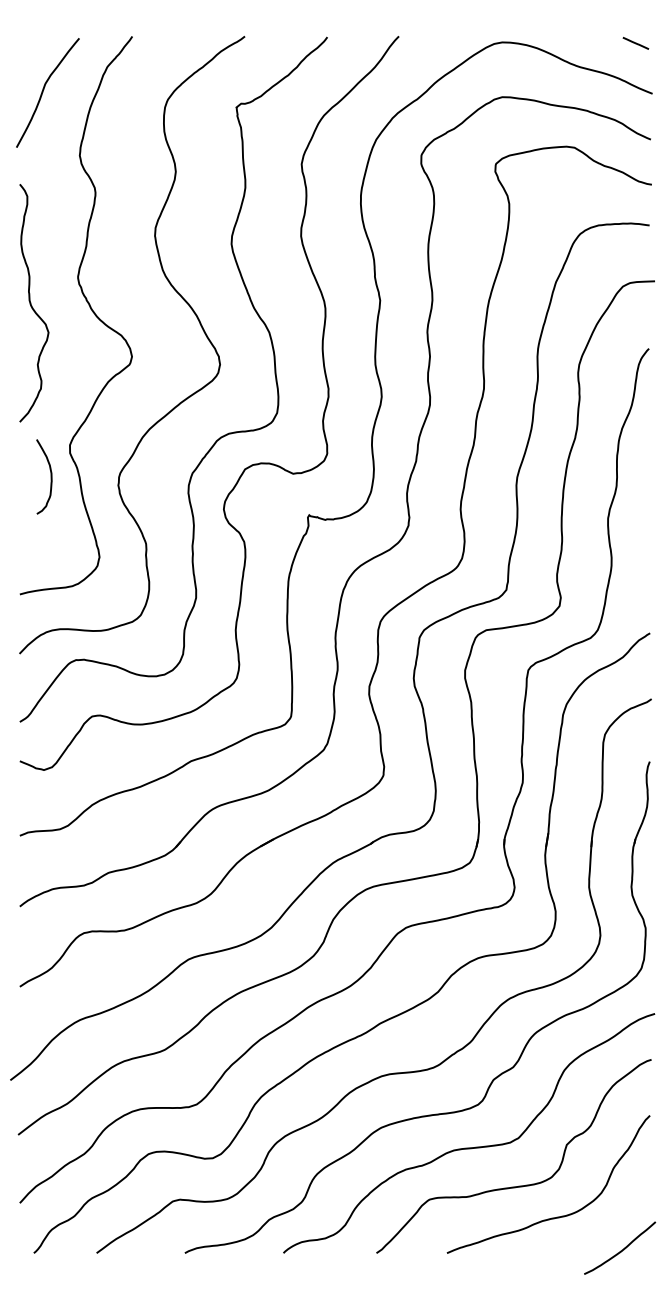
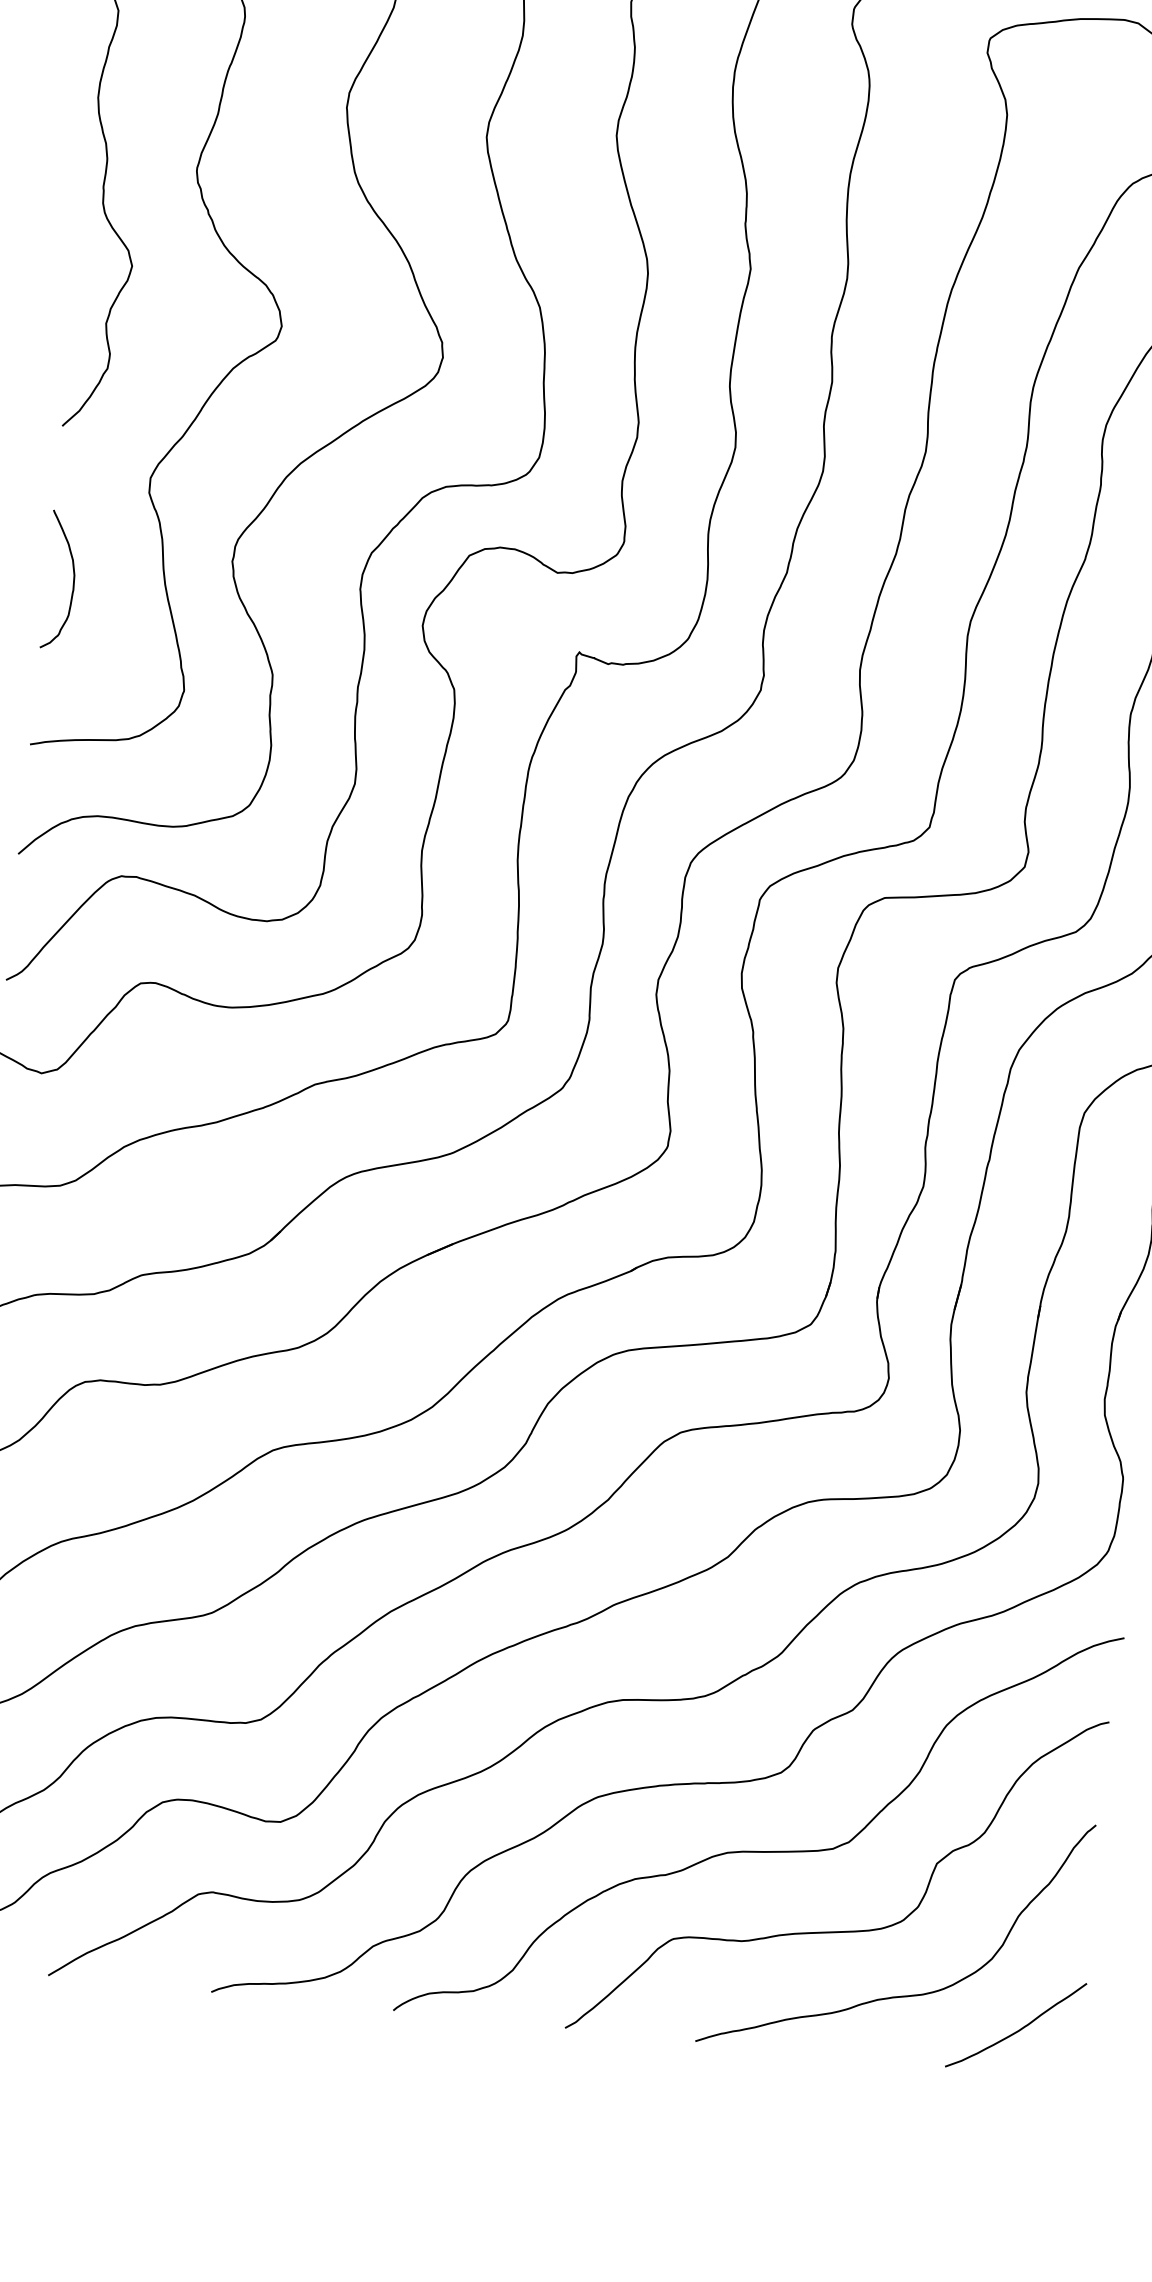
curve: (50, 476) -> (72, 580), moved
curve: (622, 1249) -> (1020, 2028), moved

